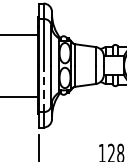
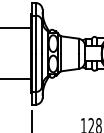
line: (44, 88) -> (36, 72), dashed -> solid

